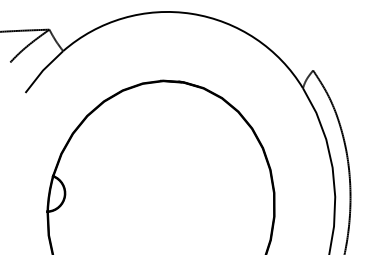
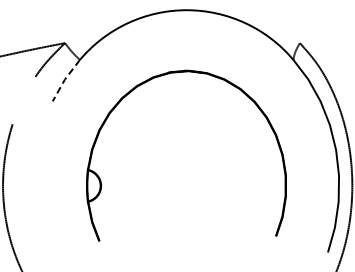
line: (42, 70) -> (64, 79), solid -> dashed

